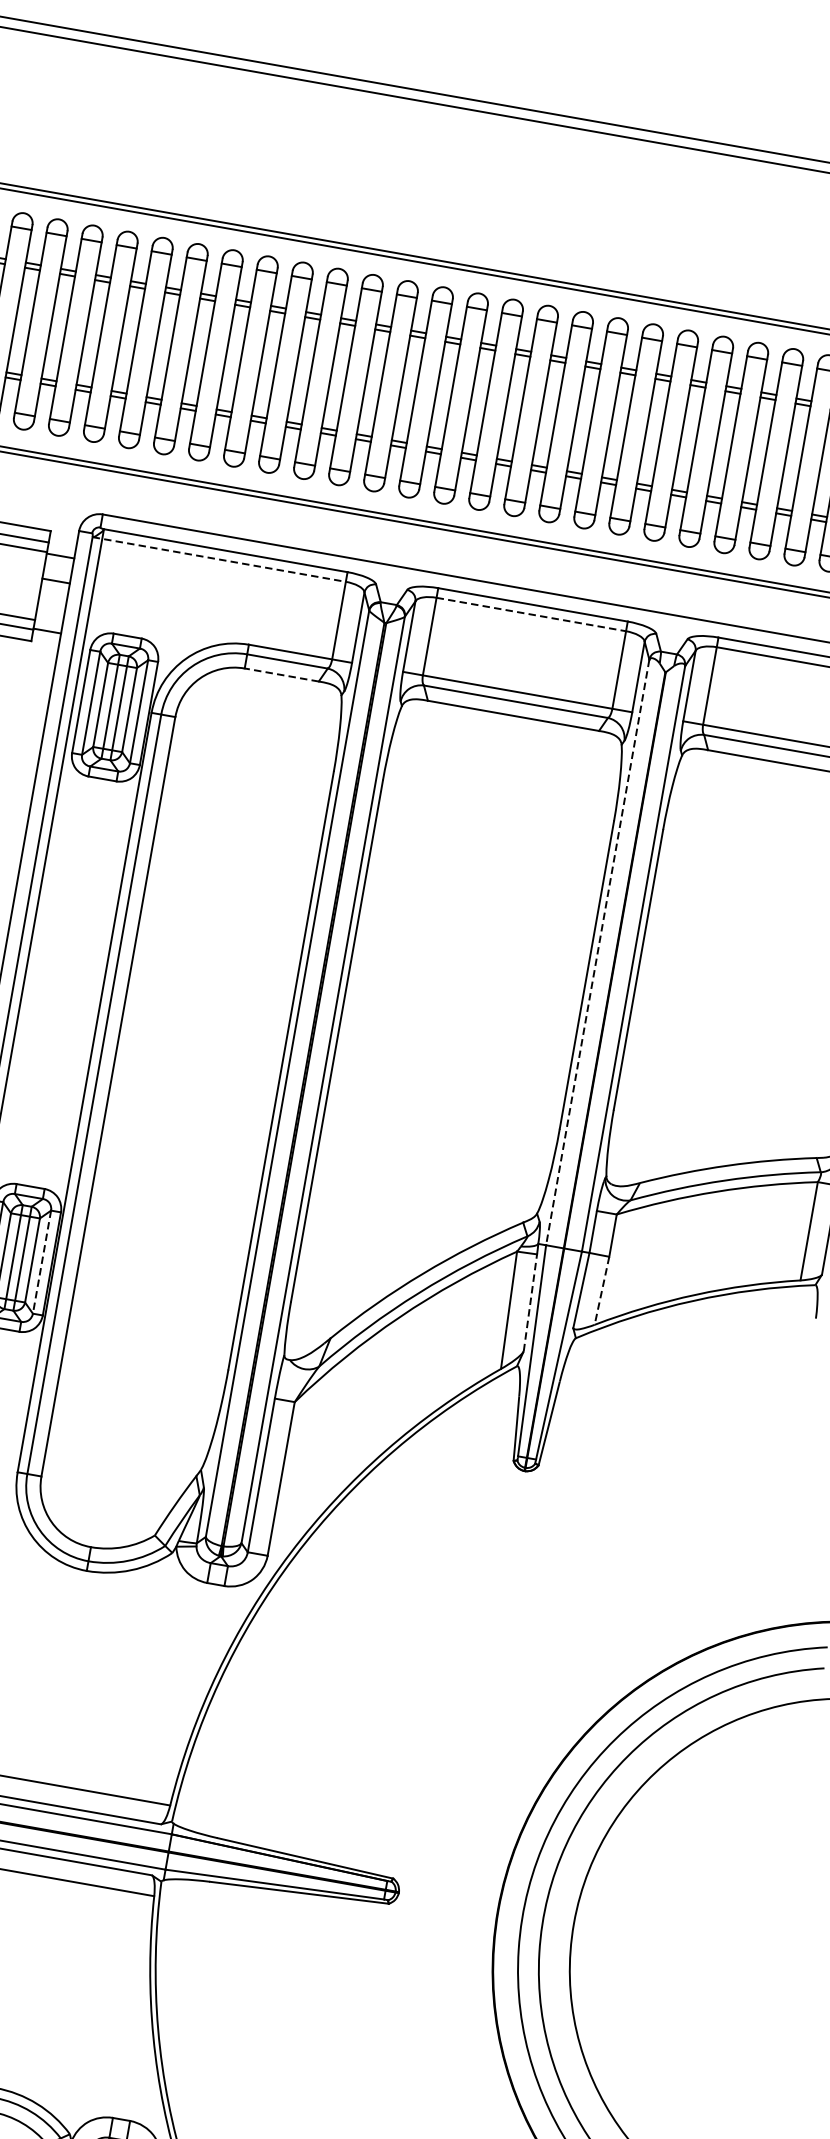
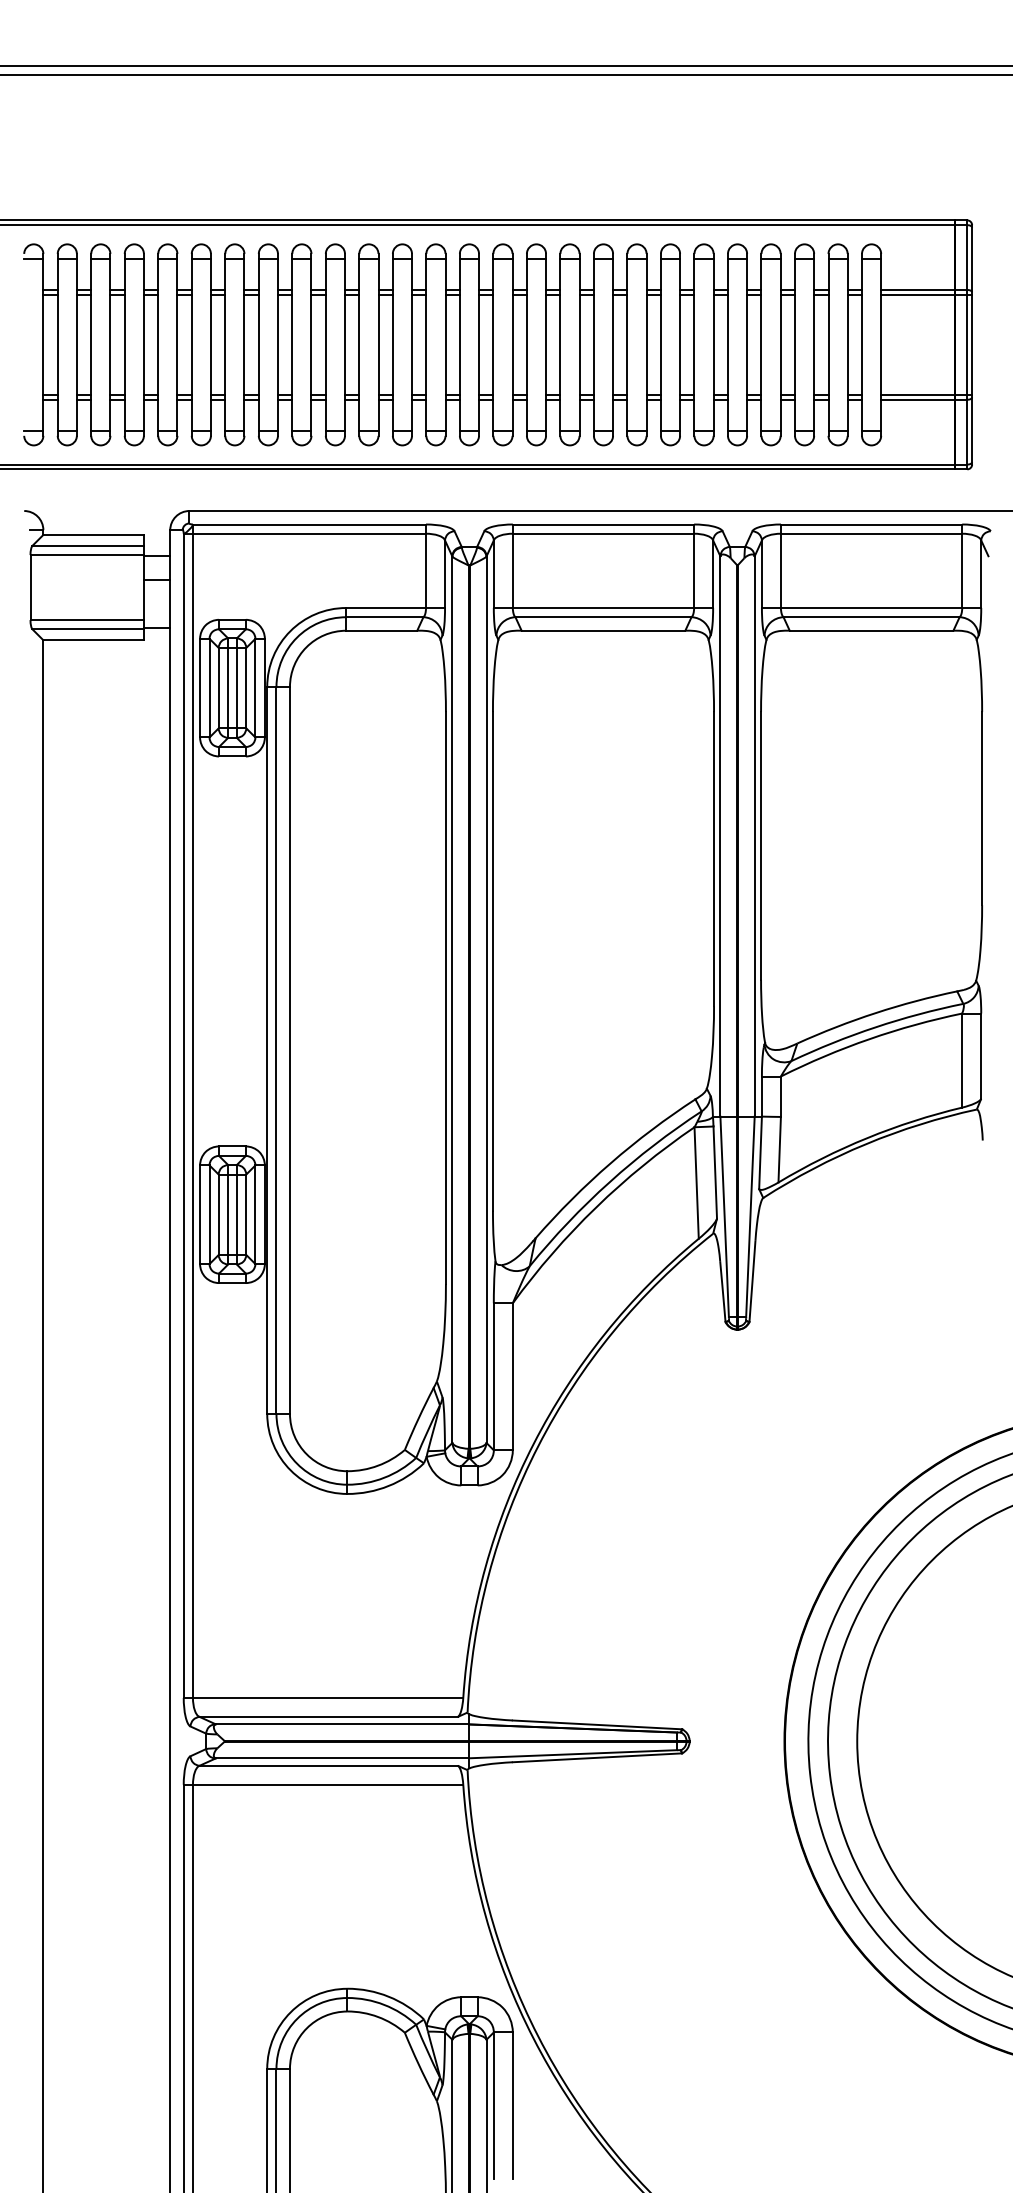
line: (219, 559) -> (305, 533), dashed -> solid
line: (531, 614) -> (603, 533), dashed -> solid
line: (281, 674) -> (381, 630), dashed -> solid
line: (597, 952) -> (720, 836), dashed -> solid
line: (41, 1262) -> (255, 1215), dashed -> solid
line: (601, 1290) -> (779, 1149), dashed -> solid
line: (530, 1302) -> (715, 1172), dashed -> solid

